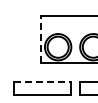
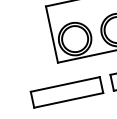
line: (40, 39) -> (51, 34), dashed -> solid
line: (42, 81) -> (64, 84), dashed -> solid

